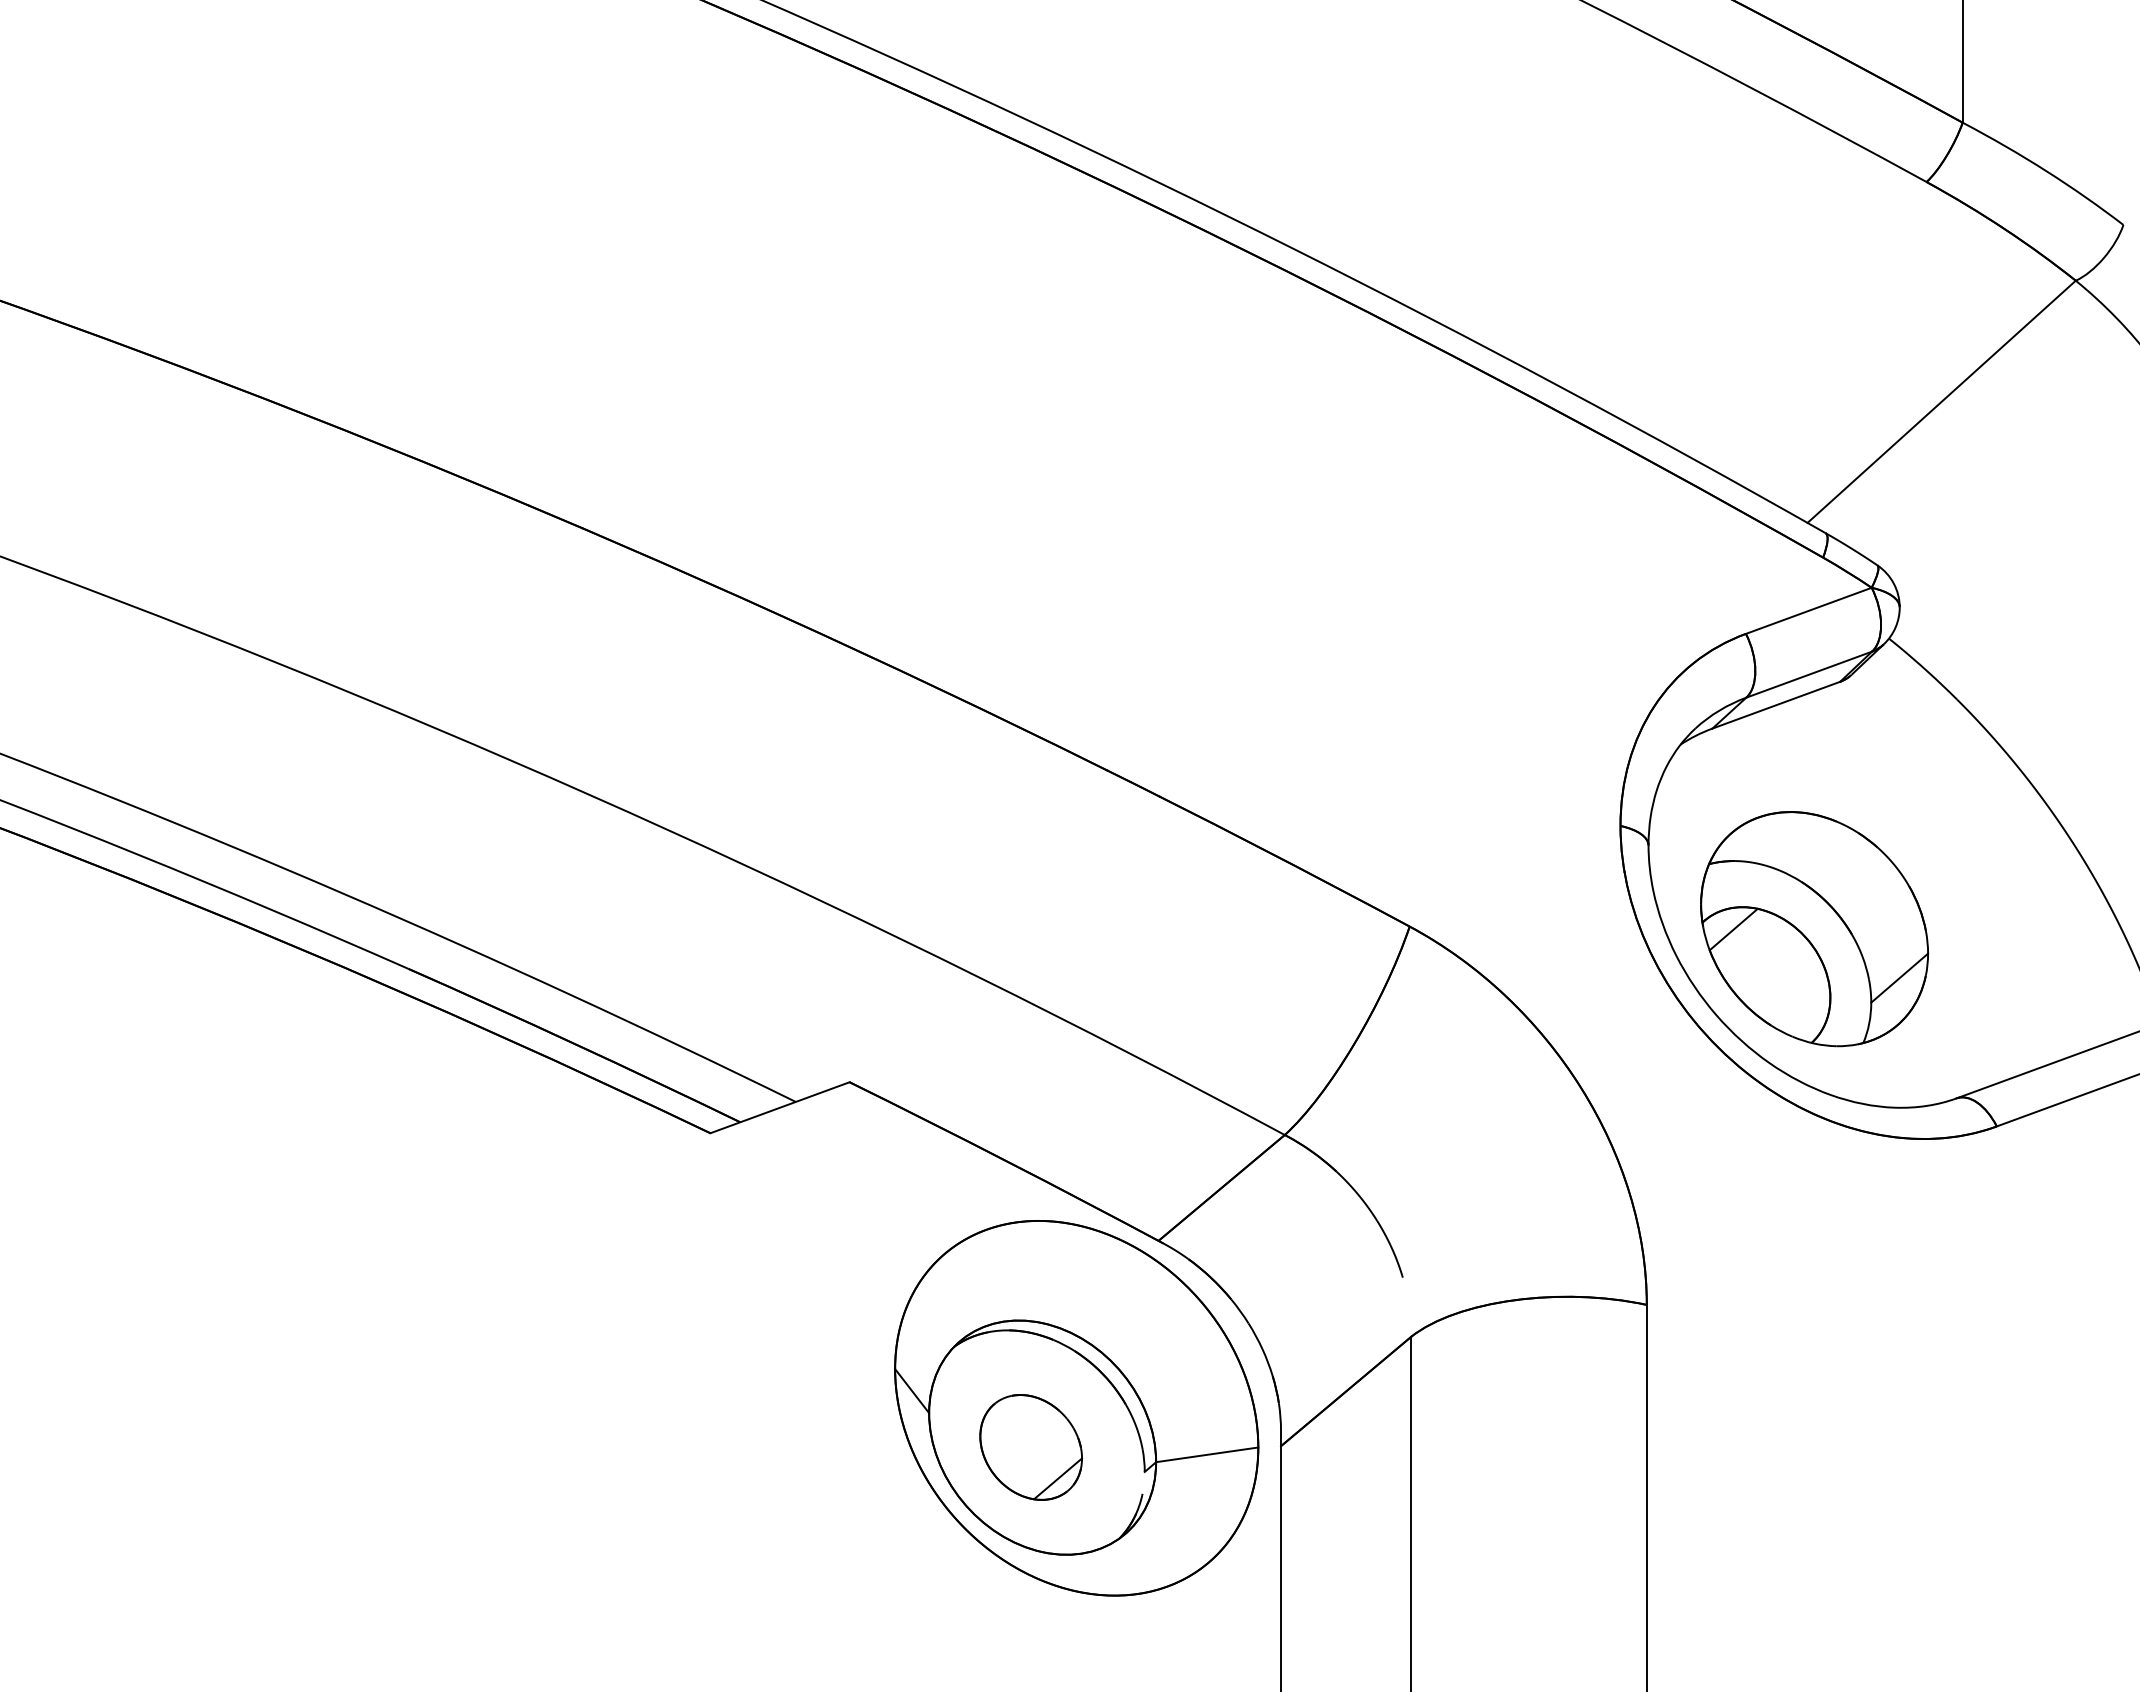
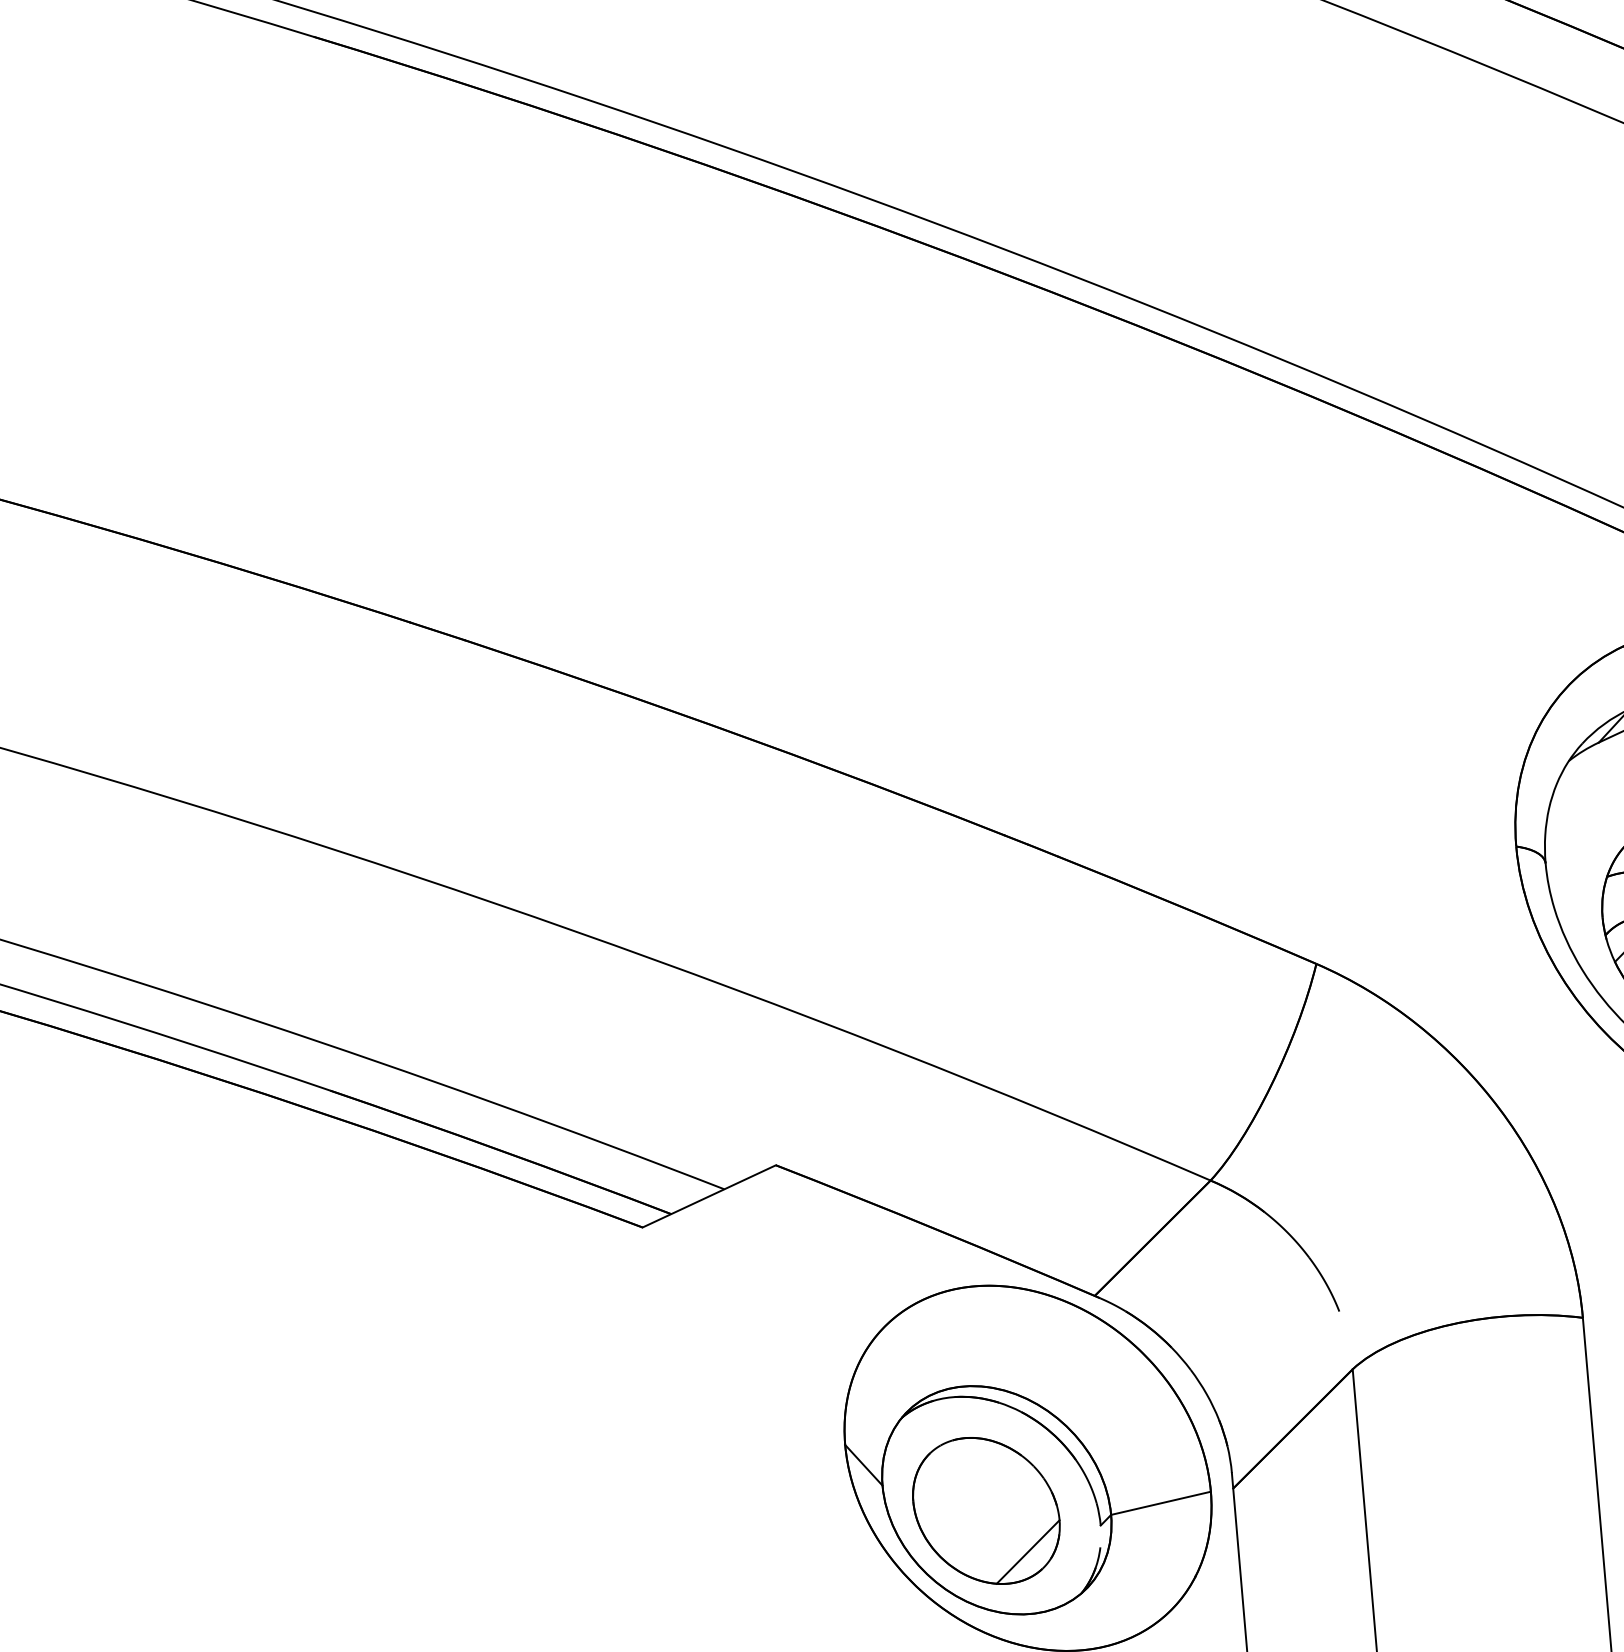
part: (1030, 1447) -> (985, 1511), size x1.43

